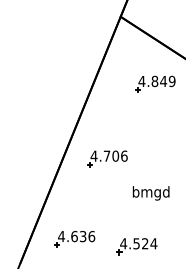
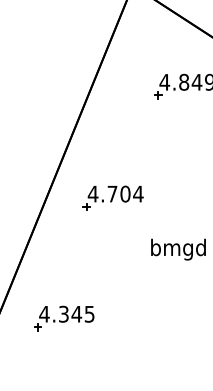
text: (123, 155) -> (137, 193), 4.706 -> 4.704
text: (83, 236) -> (77, 314), 4.636 -> 4.345
part: (136, 246) -> (156, 329), removed

